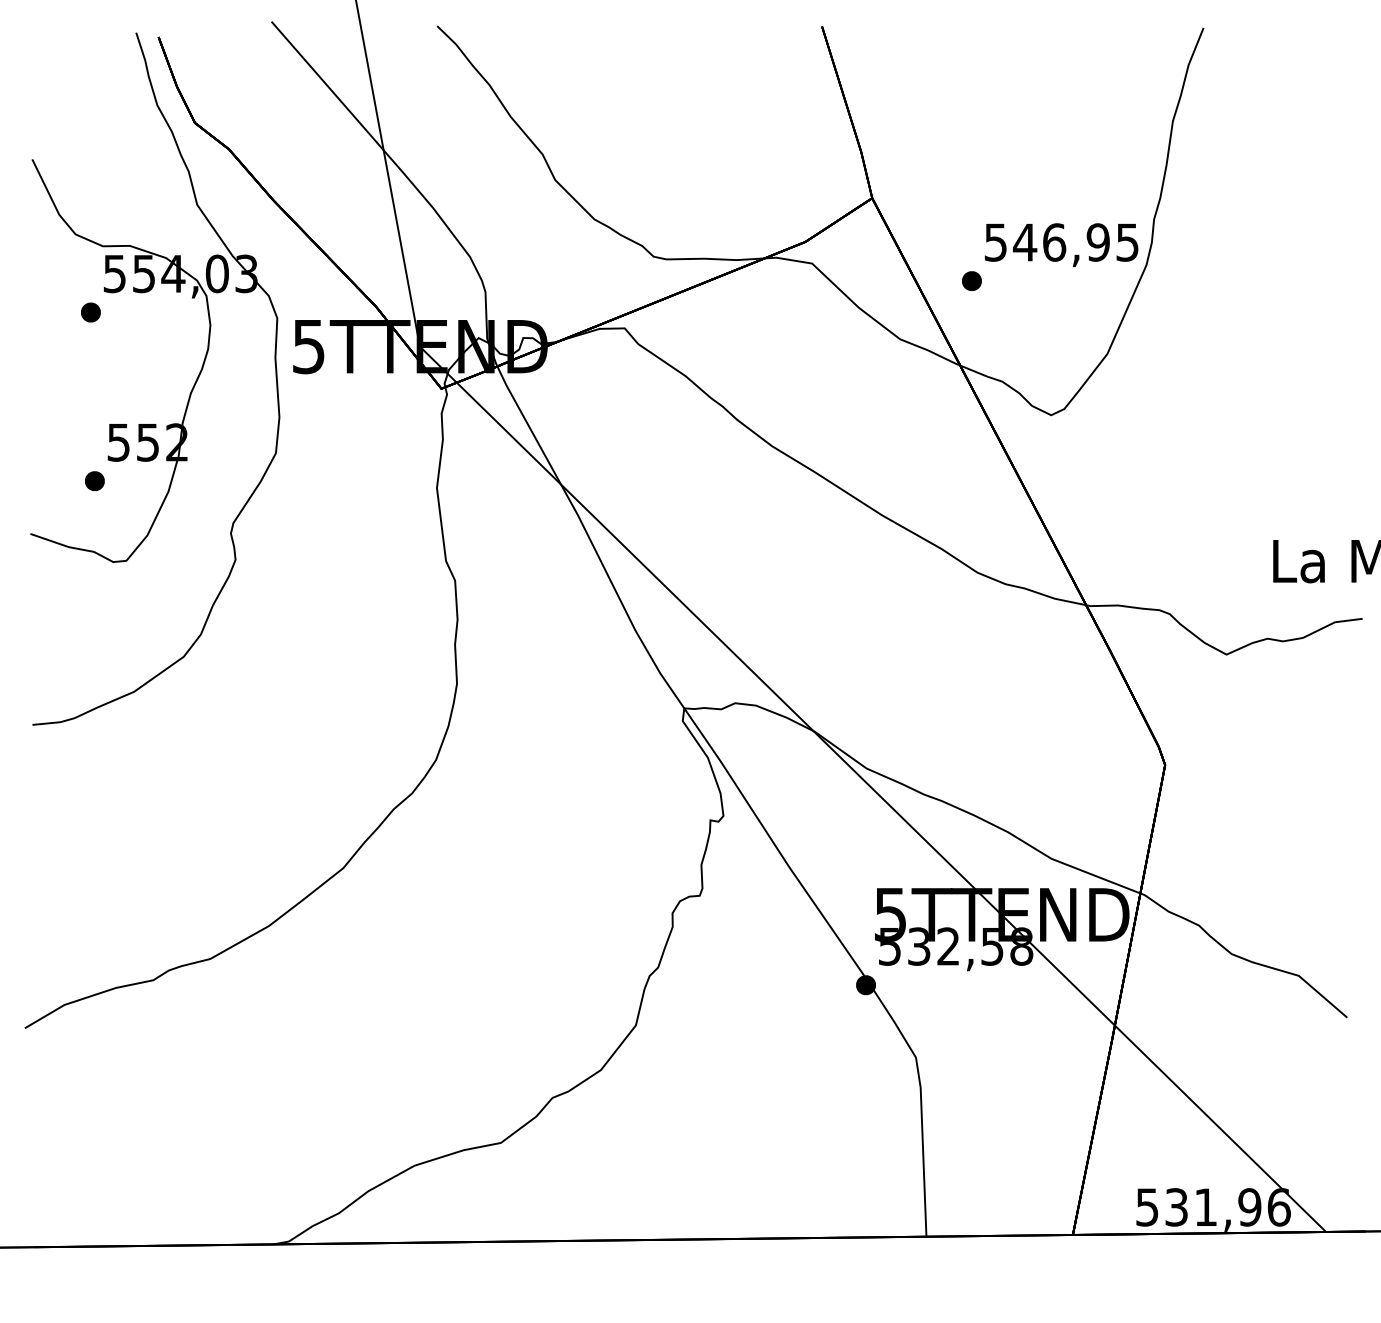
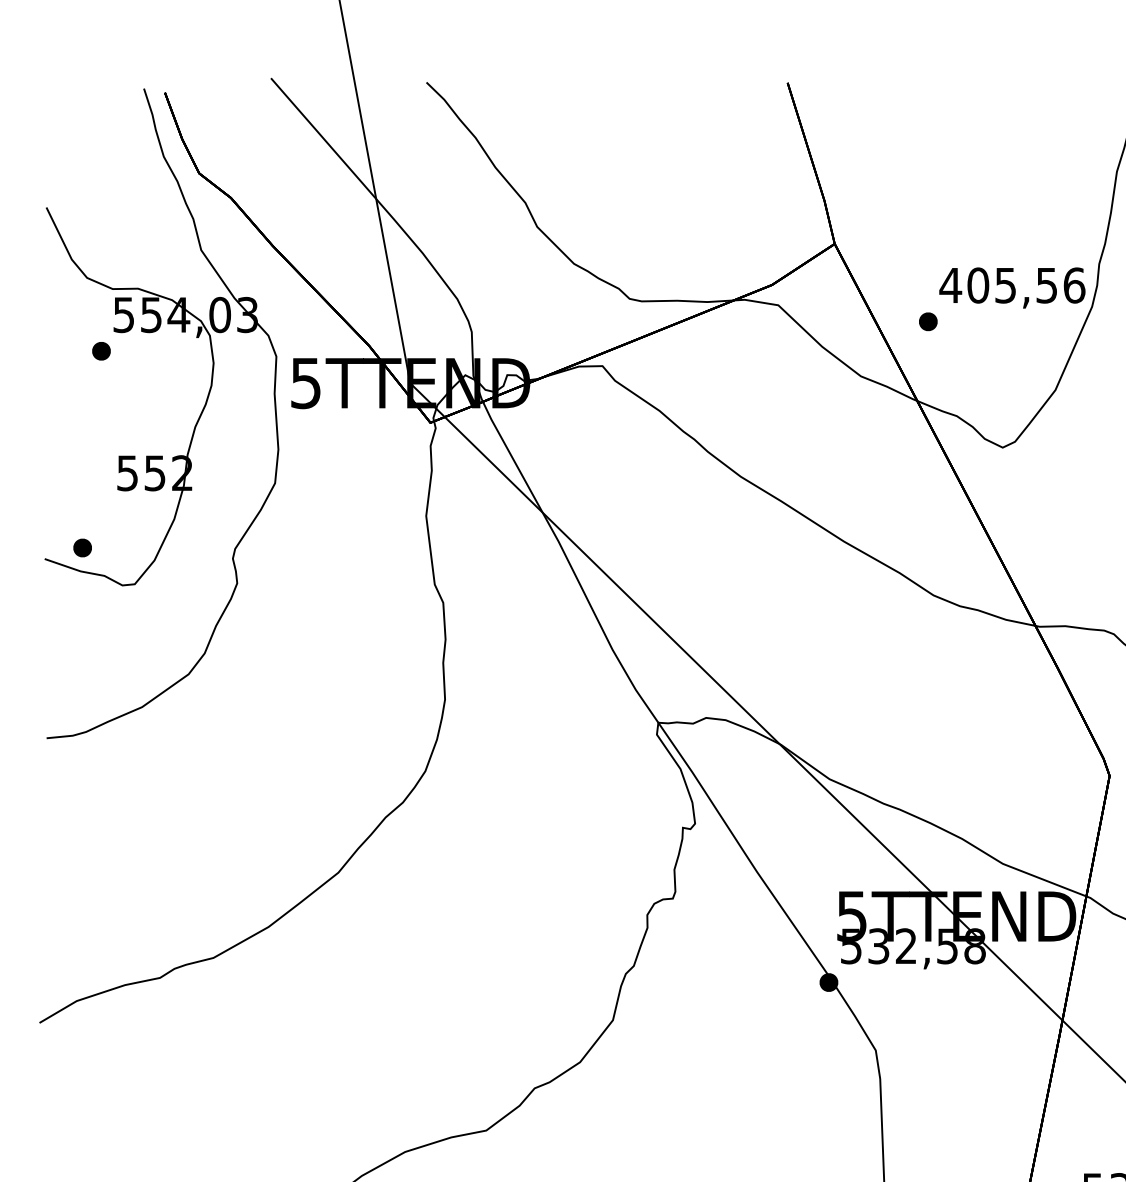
text: (1061, 242) -> (1012, 285), 546,95 -> 405,56
part: (94, 481) -> (82, 548), moved

